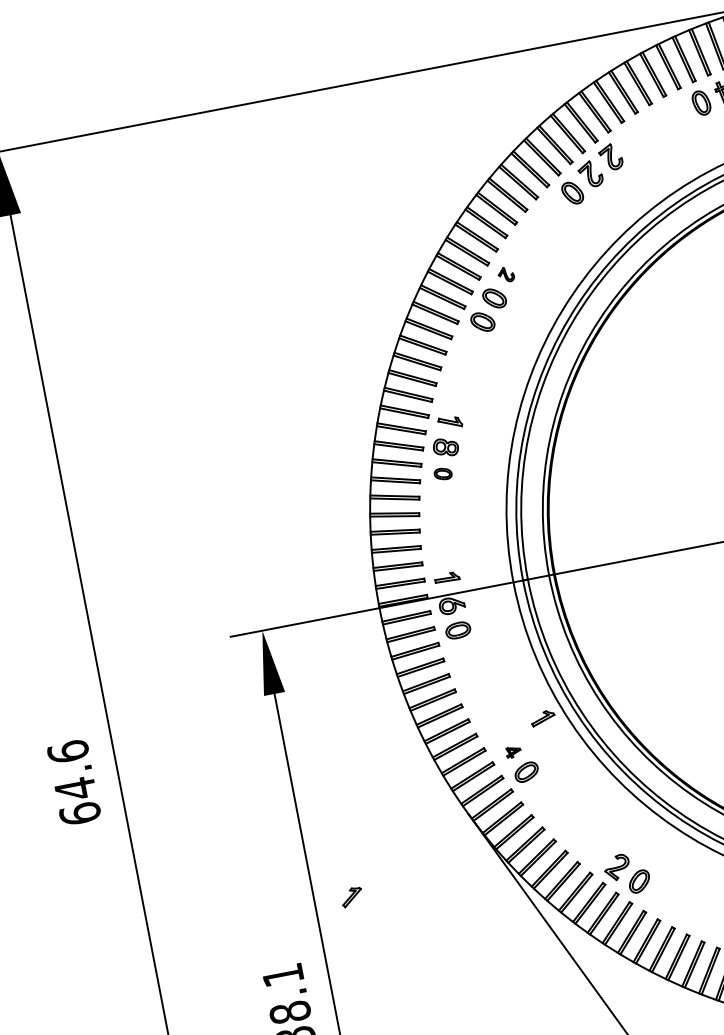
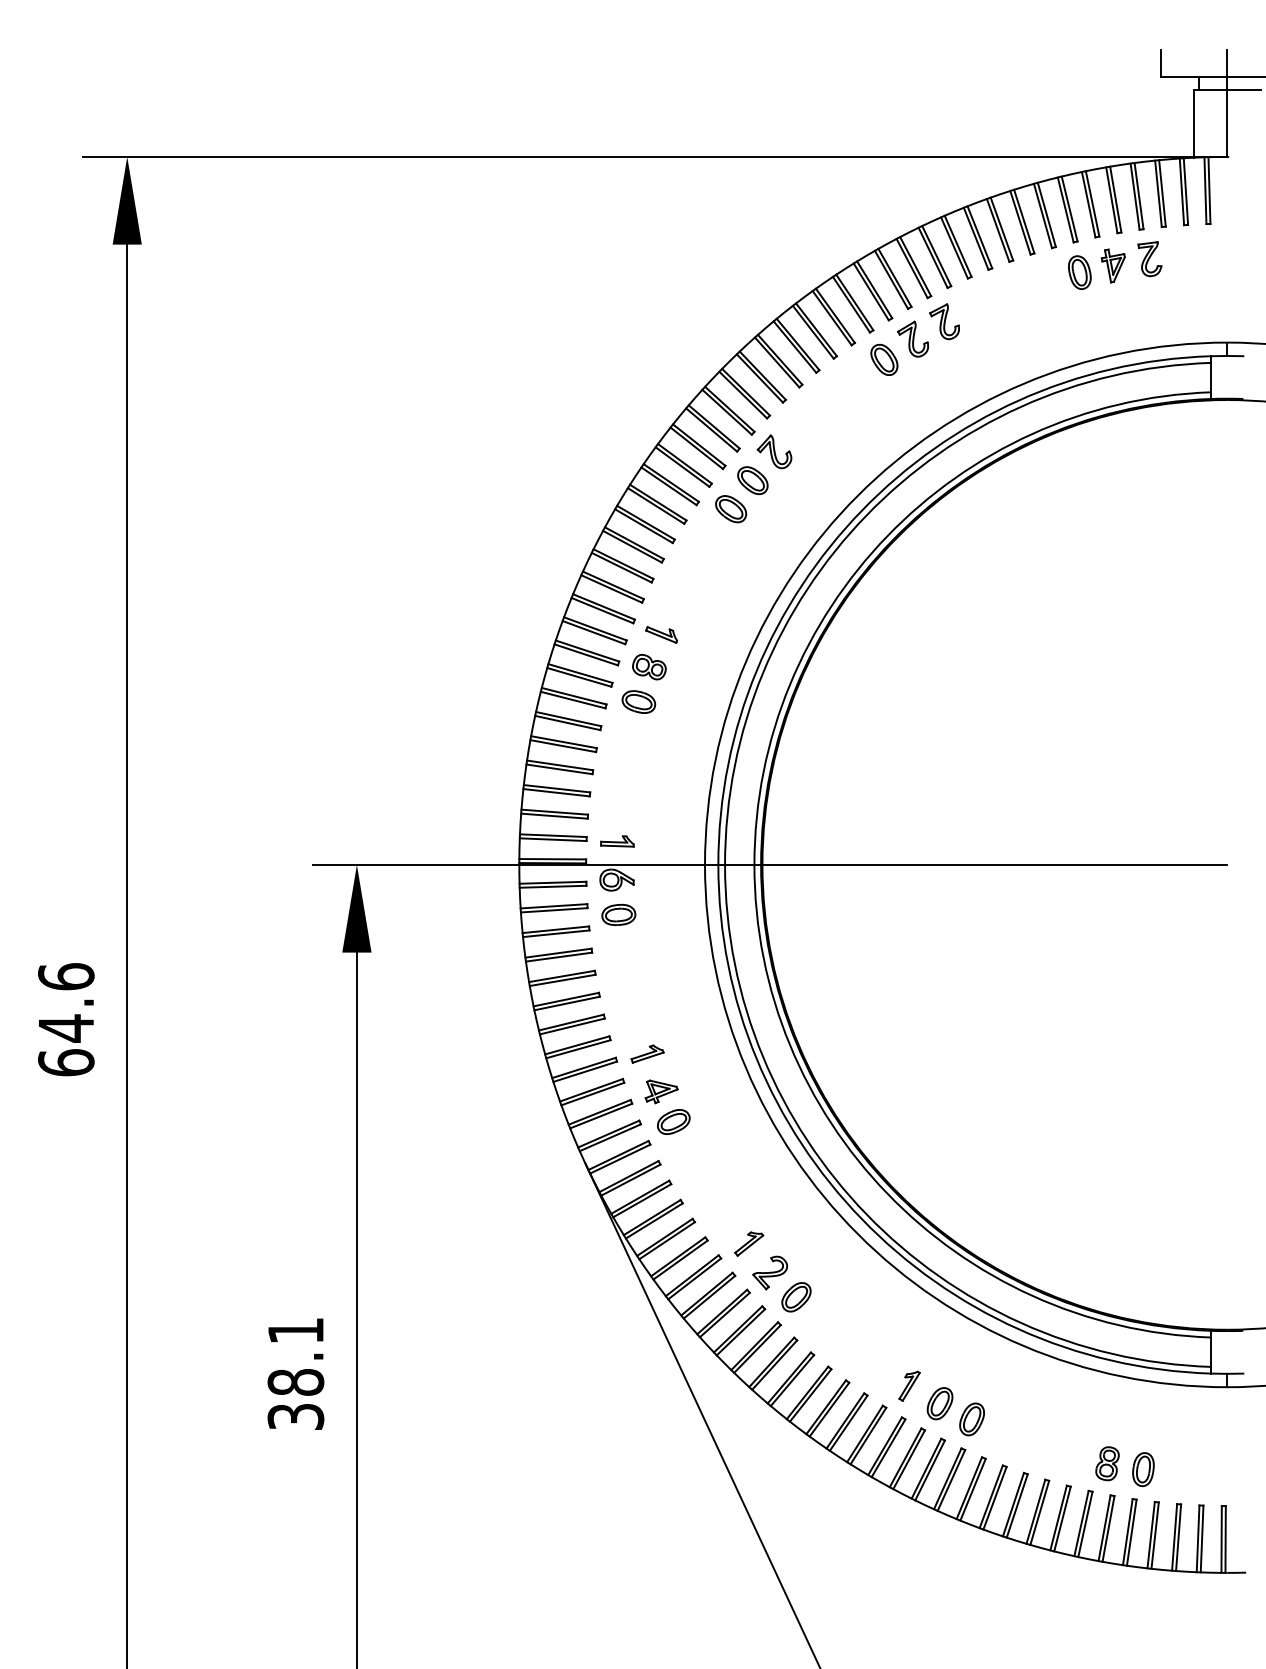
part: (506, 274) -> (774, 451), size x1.67
part: (442, 473) -> (638, 701), size x1.43
part: (542, 717) -> (647, 1053), moved
part: (513, 751) -> (661, 1091), size x1.67
part: (352, 896) -> (749, 1243), moved

